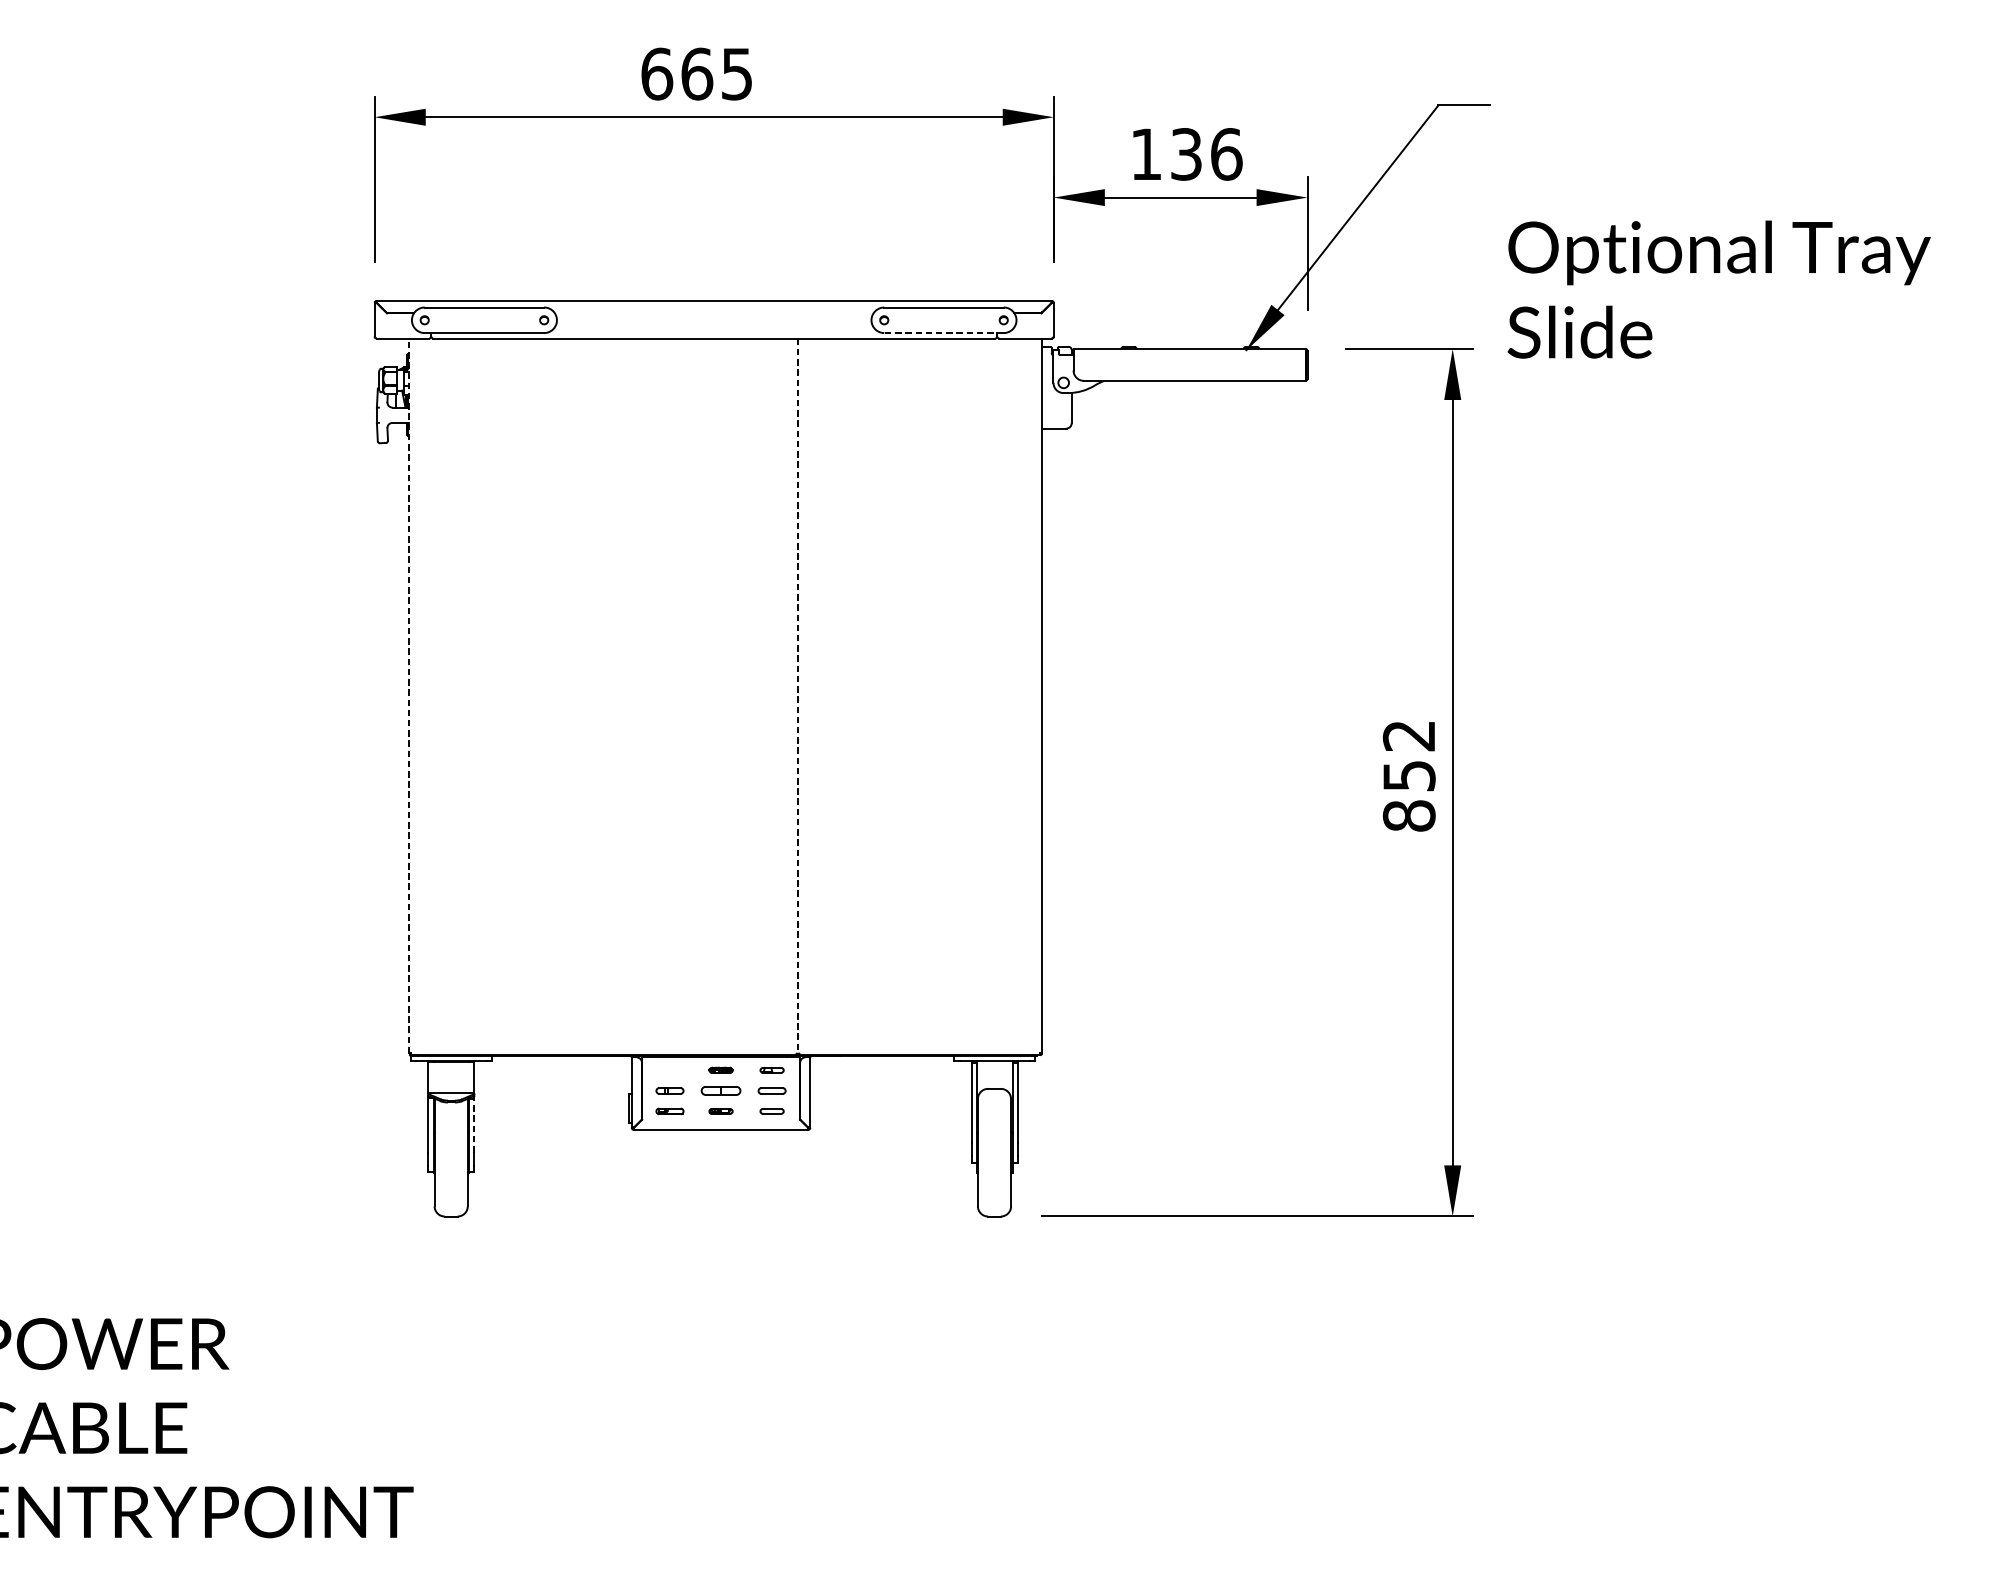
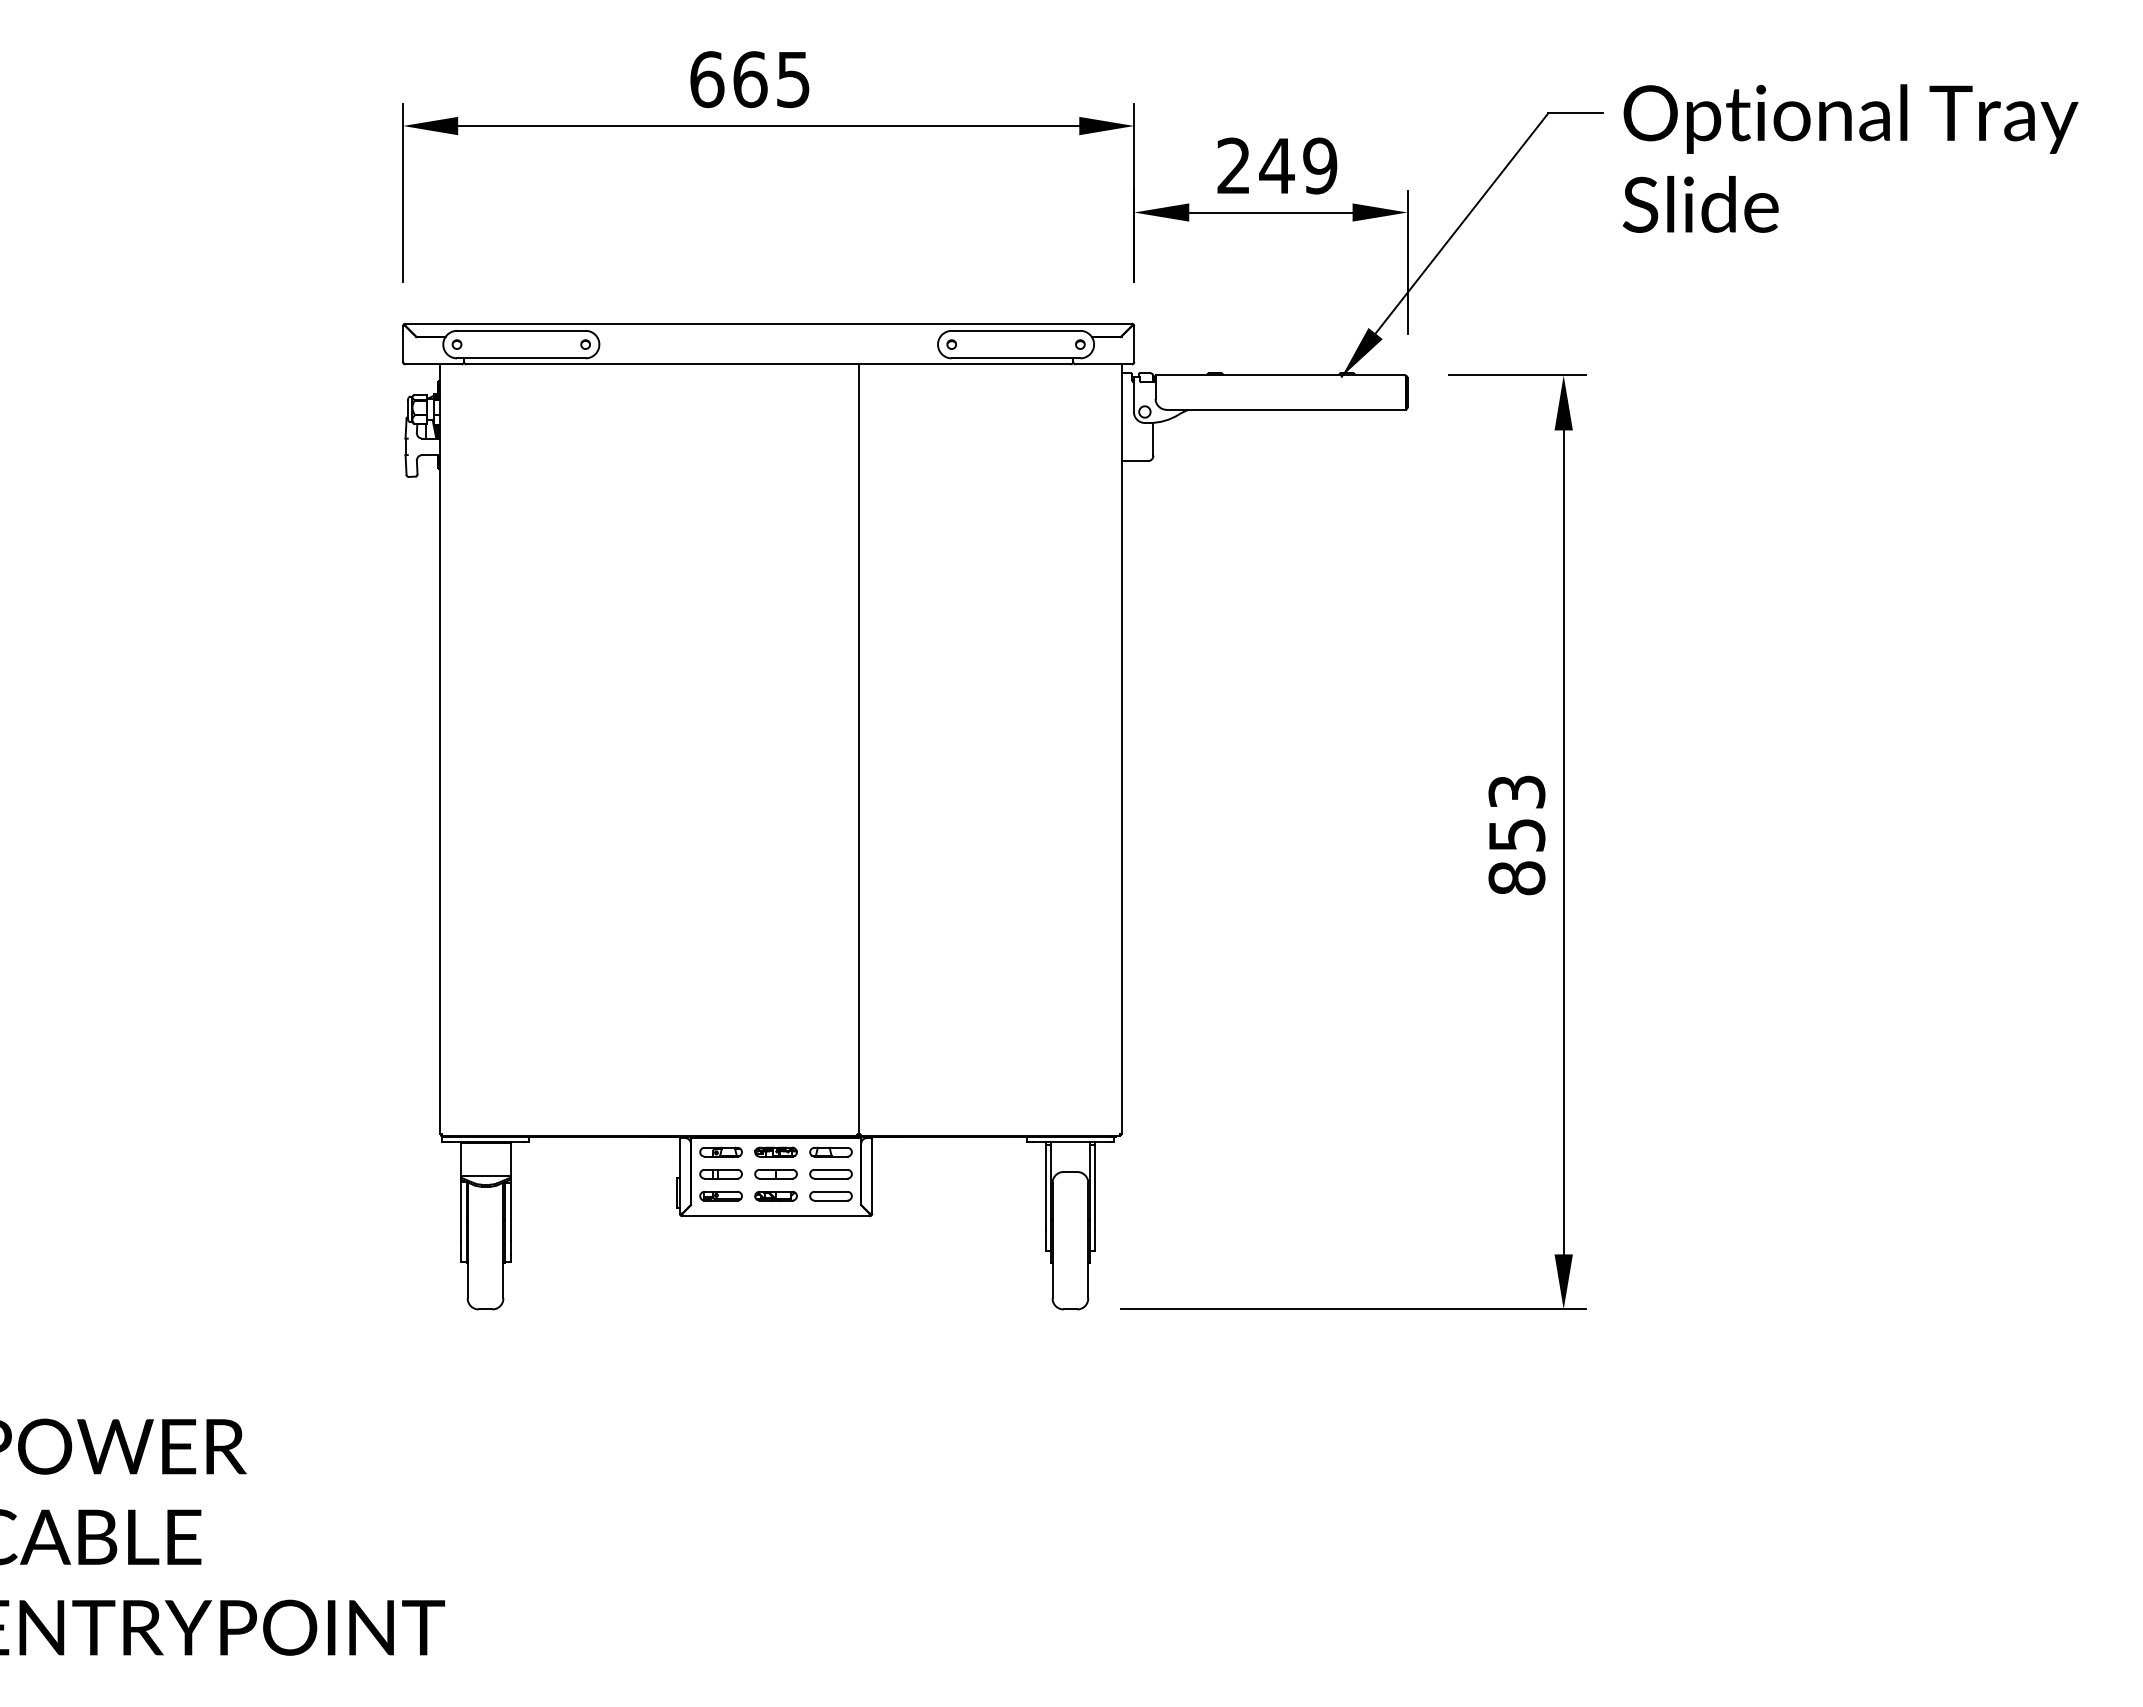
text: (1186, 153) -> (1277, 165), 136 -> 249
text: (1719, 289) -> (1850, 158), moved
line: (943, 333) -> (1015, 358), dashed -> solid
line: (408, 696) -> (439, 749), dashed -> solid
line: (797, 697) -> (858, 750), dashed -> solid
text: (1408, 735) -> (1516, 791), 852 -> 853
part: (669, 1069) -> (720, 1151), added
part: (720, 1069) -> (775, 1151), size x1.67
part: (771, 1069) -> (830, 1151), size x1.67
part: (669, 1091) -> (720, 1174), size x1.43
part: (771, 1091) -> (830, 1174), size x1.43
part: (669, 1111) -> (720, 1196), size x1.43
part: (720, 1111) -> (775, 1196), size x1.67
part: (771, 1111) -> (830, 1196), size x1.67
line: (474, 1125) -> (510, 1211), dashed -> solid

